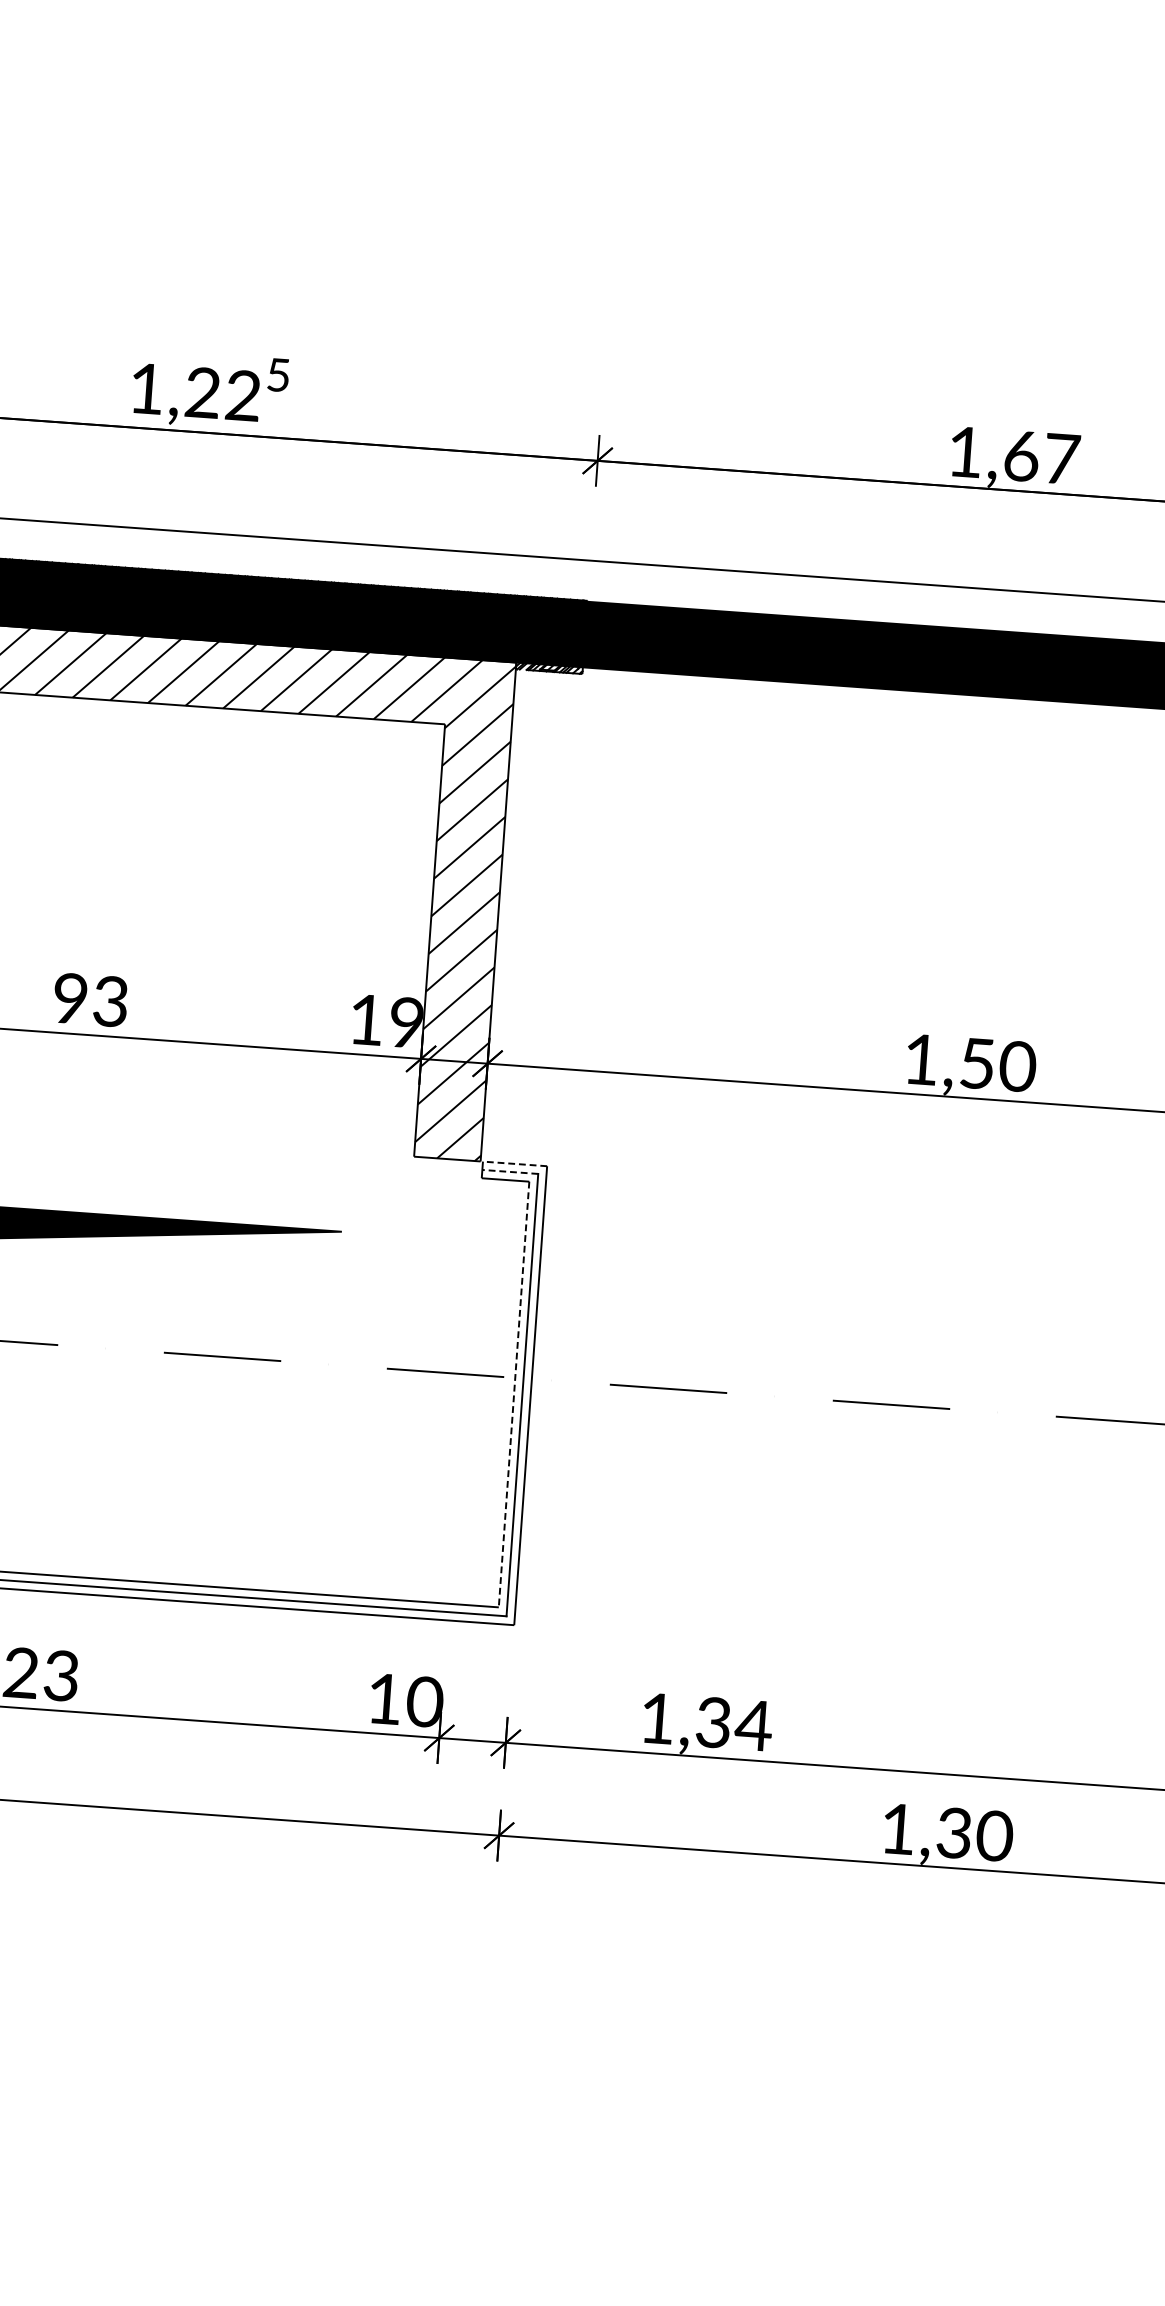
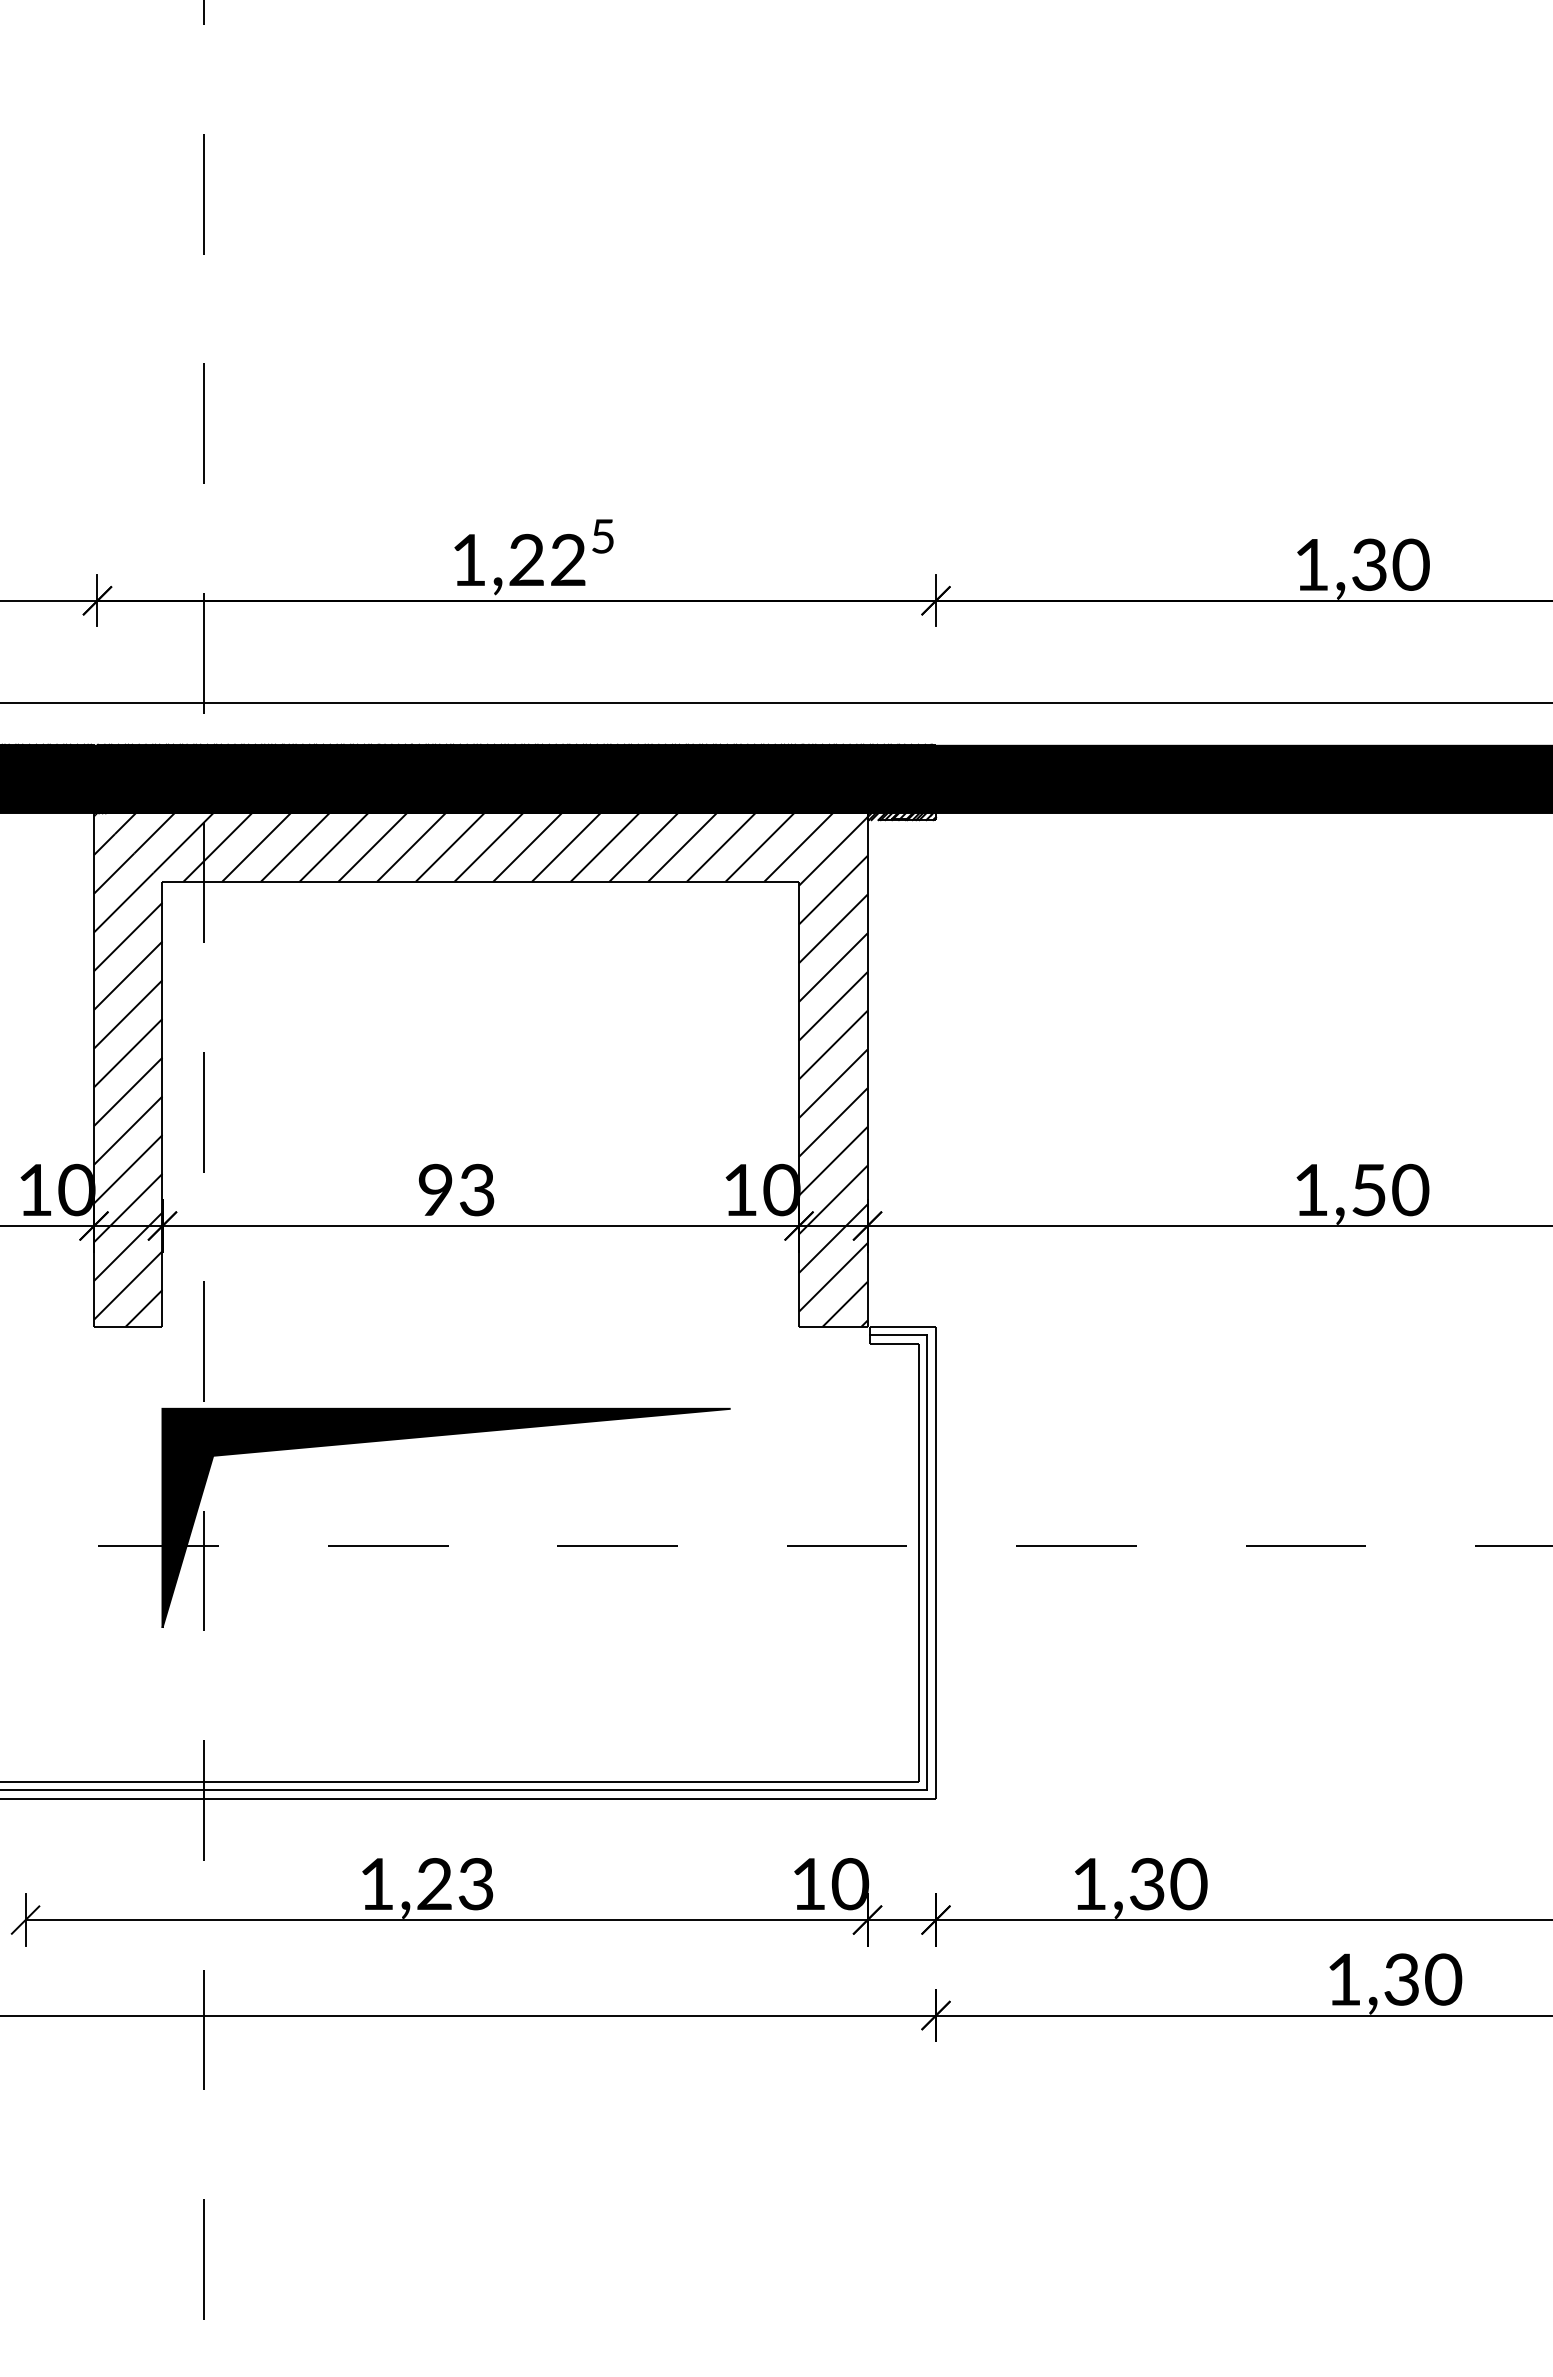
text: (1041, 457) -> (1390, 564), 1,67 -> 1,30
text: (406, 1023) -> (781, 1190), 19 -> 10
line: (514, 1163) -> (902, 1326), dashed -> solid
line: (510, 1172) -> (898, 1335), dashed -> solid
line: (513, 1395) -> (918, 1563), dashed -> solid
text: (753, 1725) -> (1188, 1884), 1,34 -> 1,30

